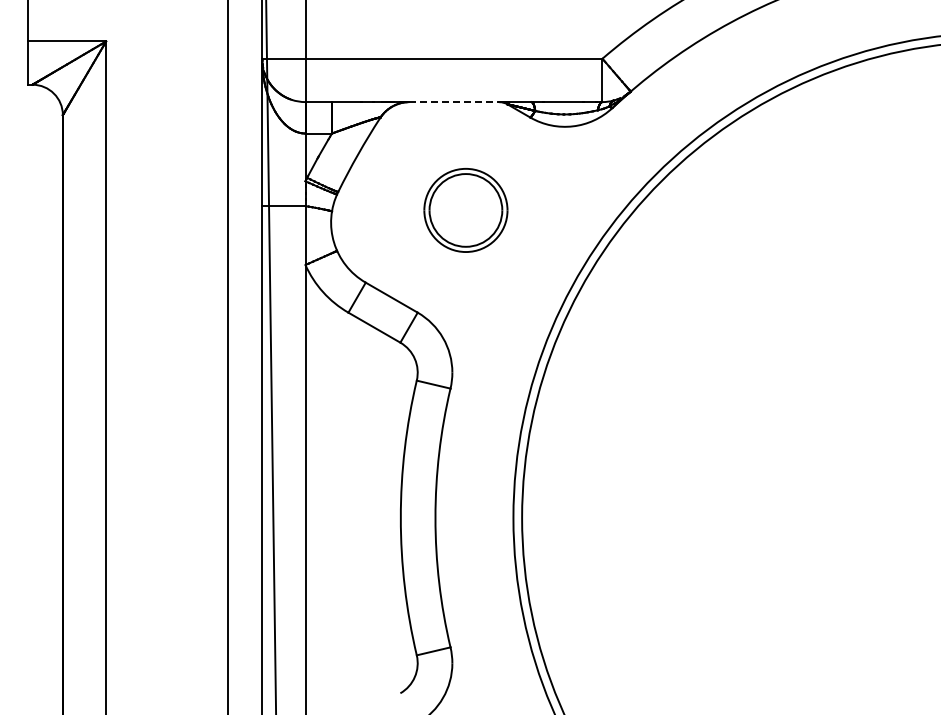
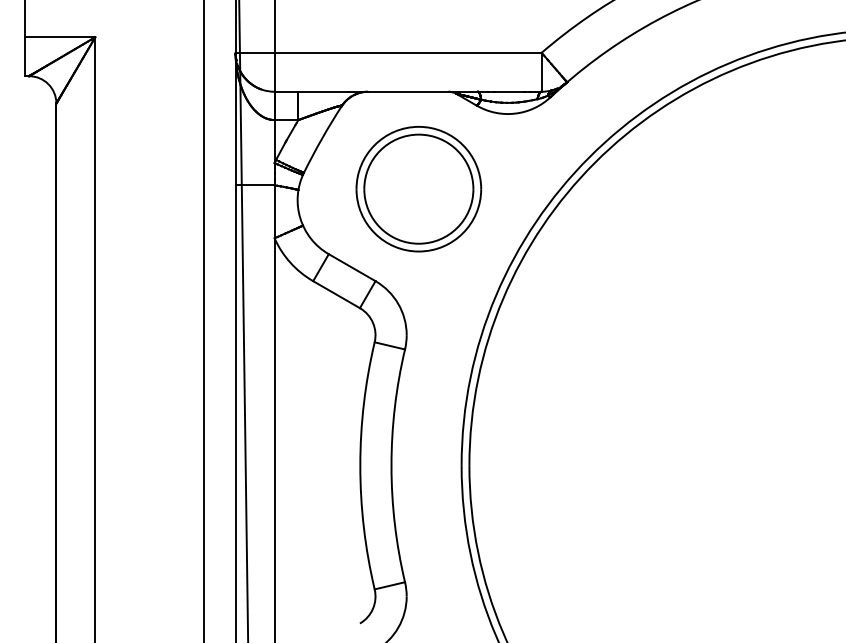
line: (454, 102) -> (408, 92), dashed -> solid
part: (465, 210) -> (418, 189), size x1.67

